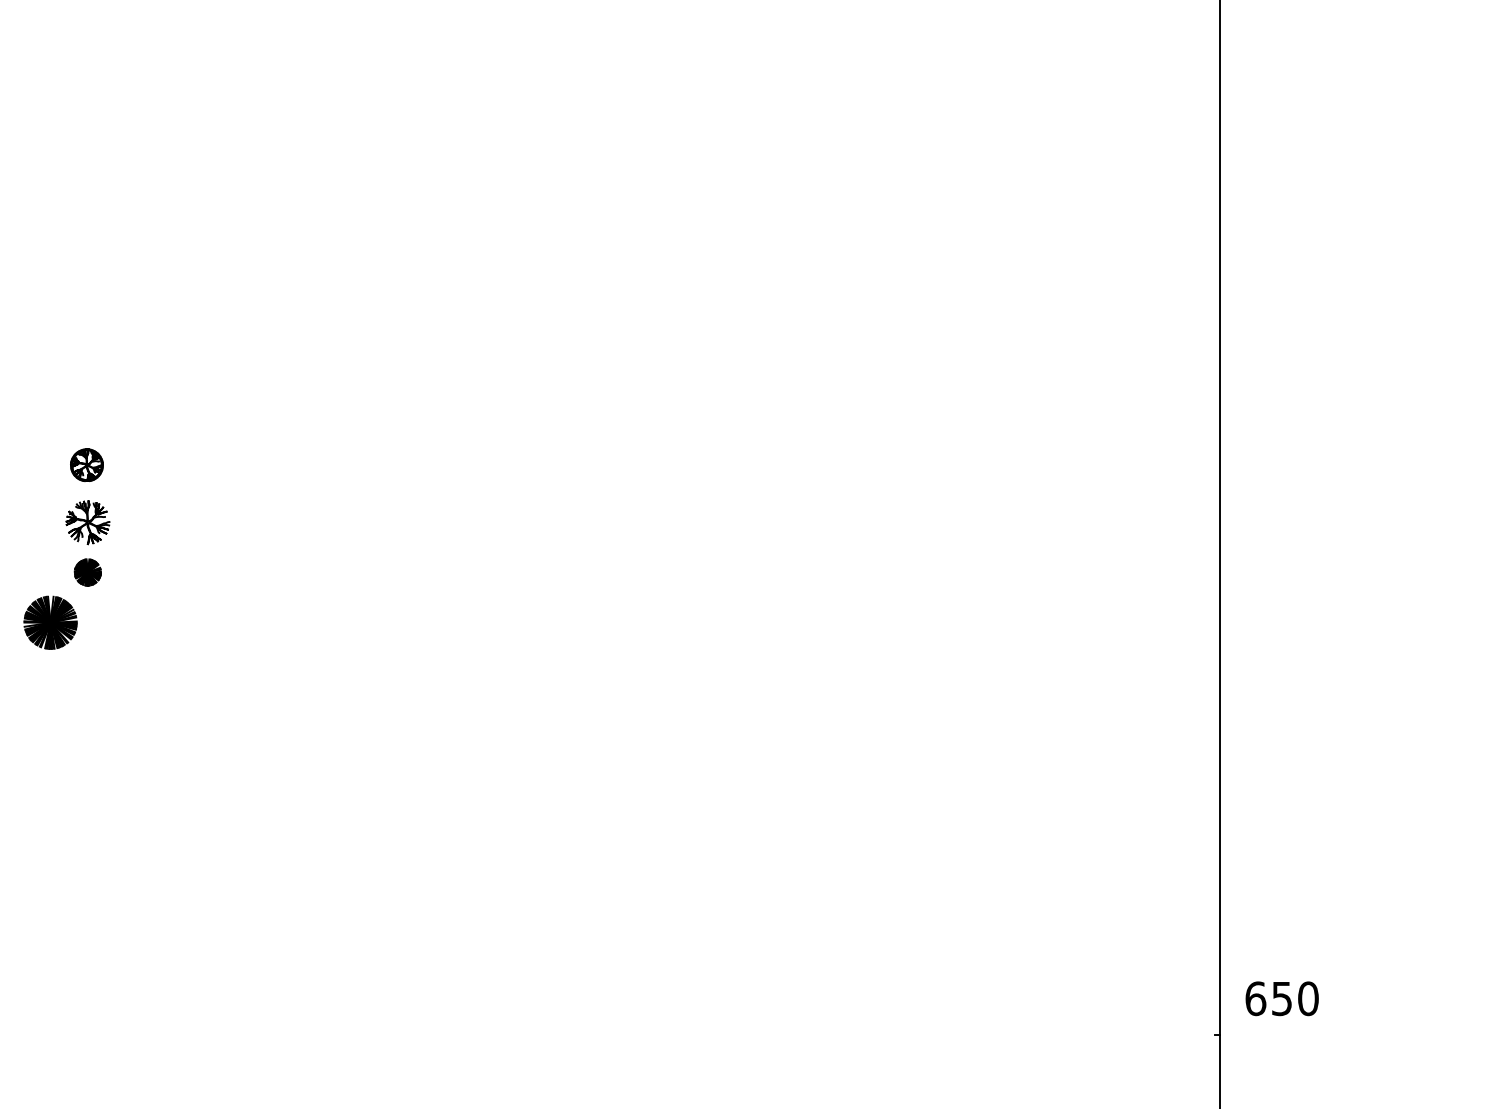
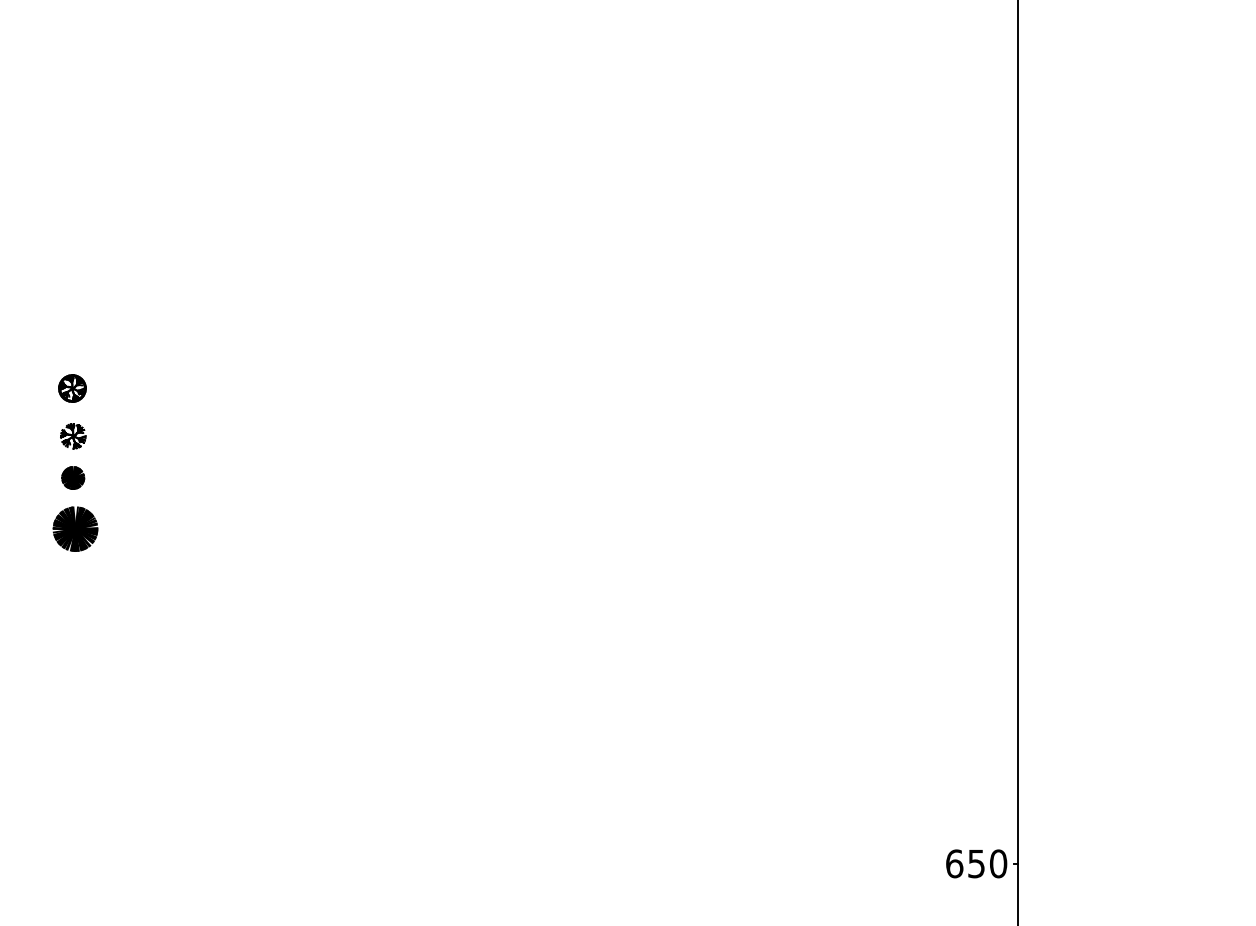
part: (88, 522) -> (73, 436), size x0.71
part: (50, 622) -> (75, 528), moved
text: (1281, 998) -> (976, 863), moved

